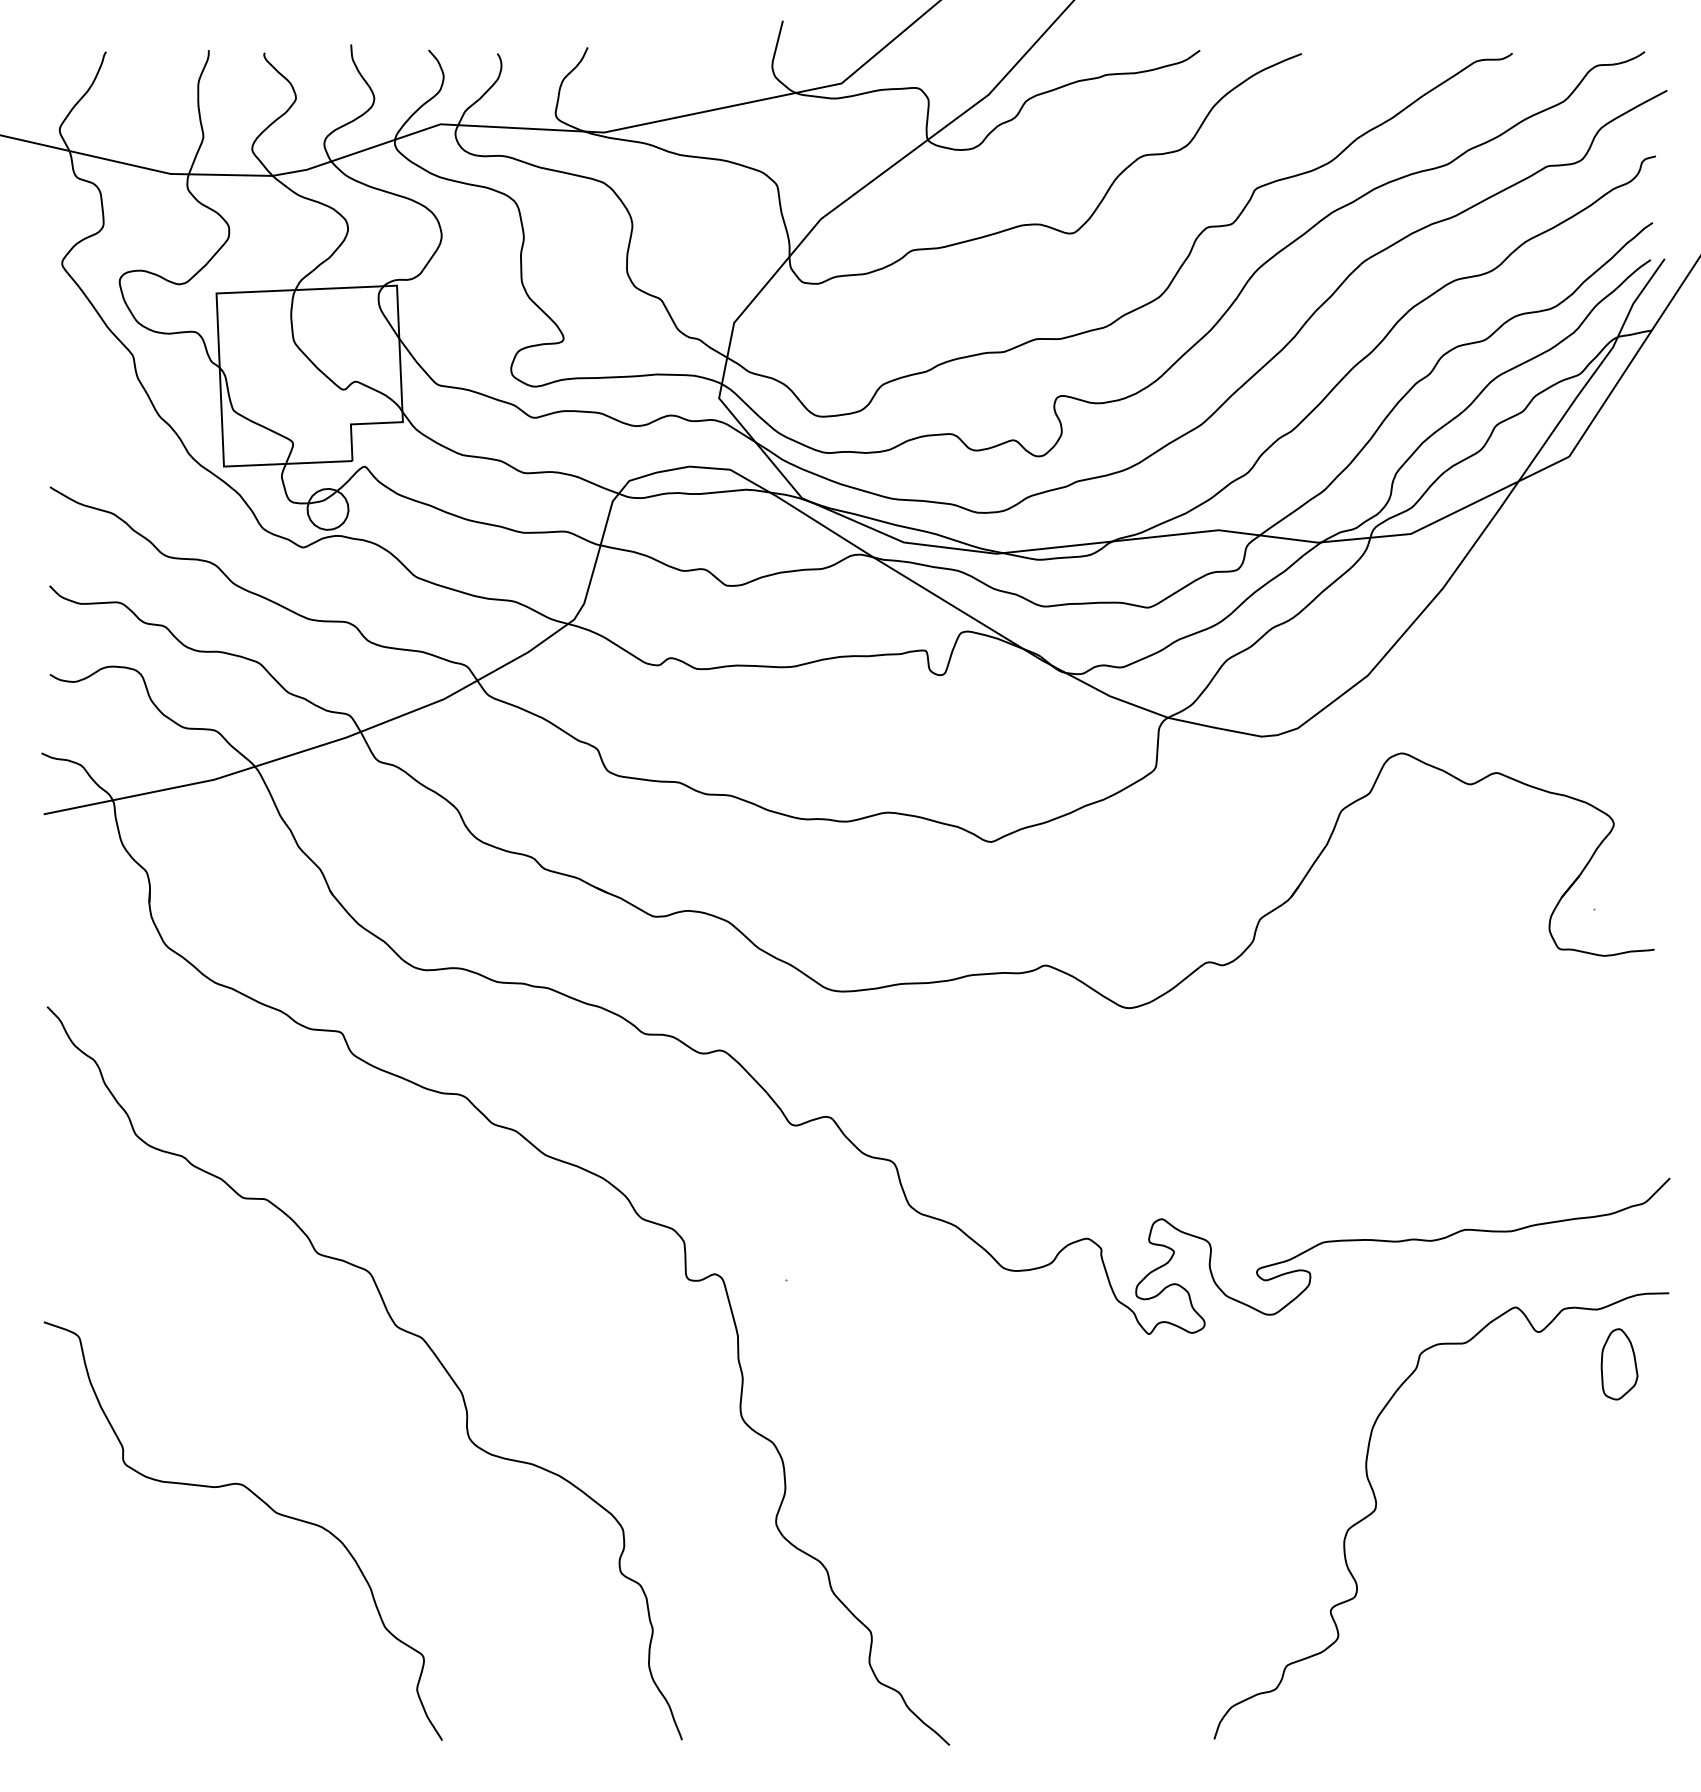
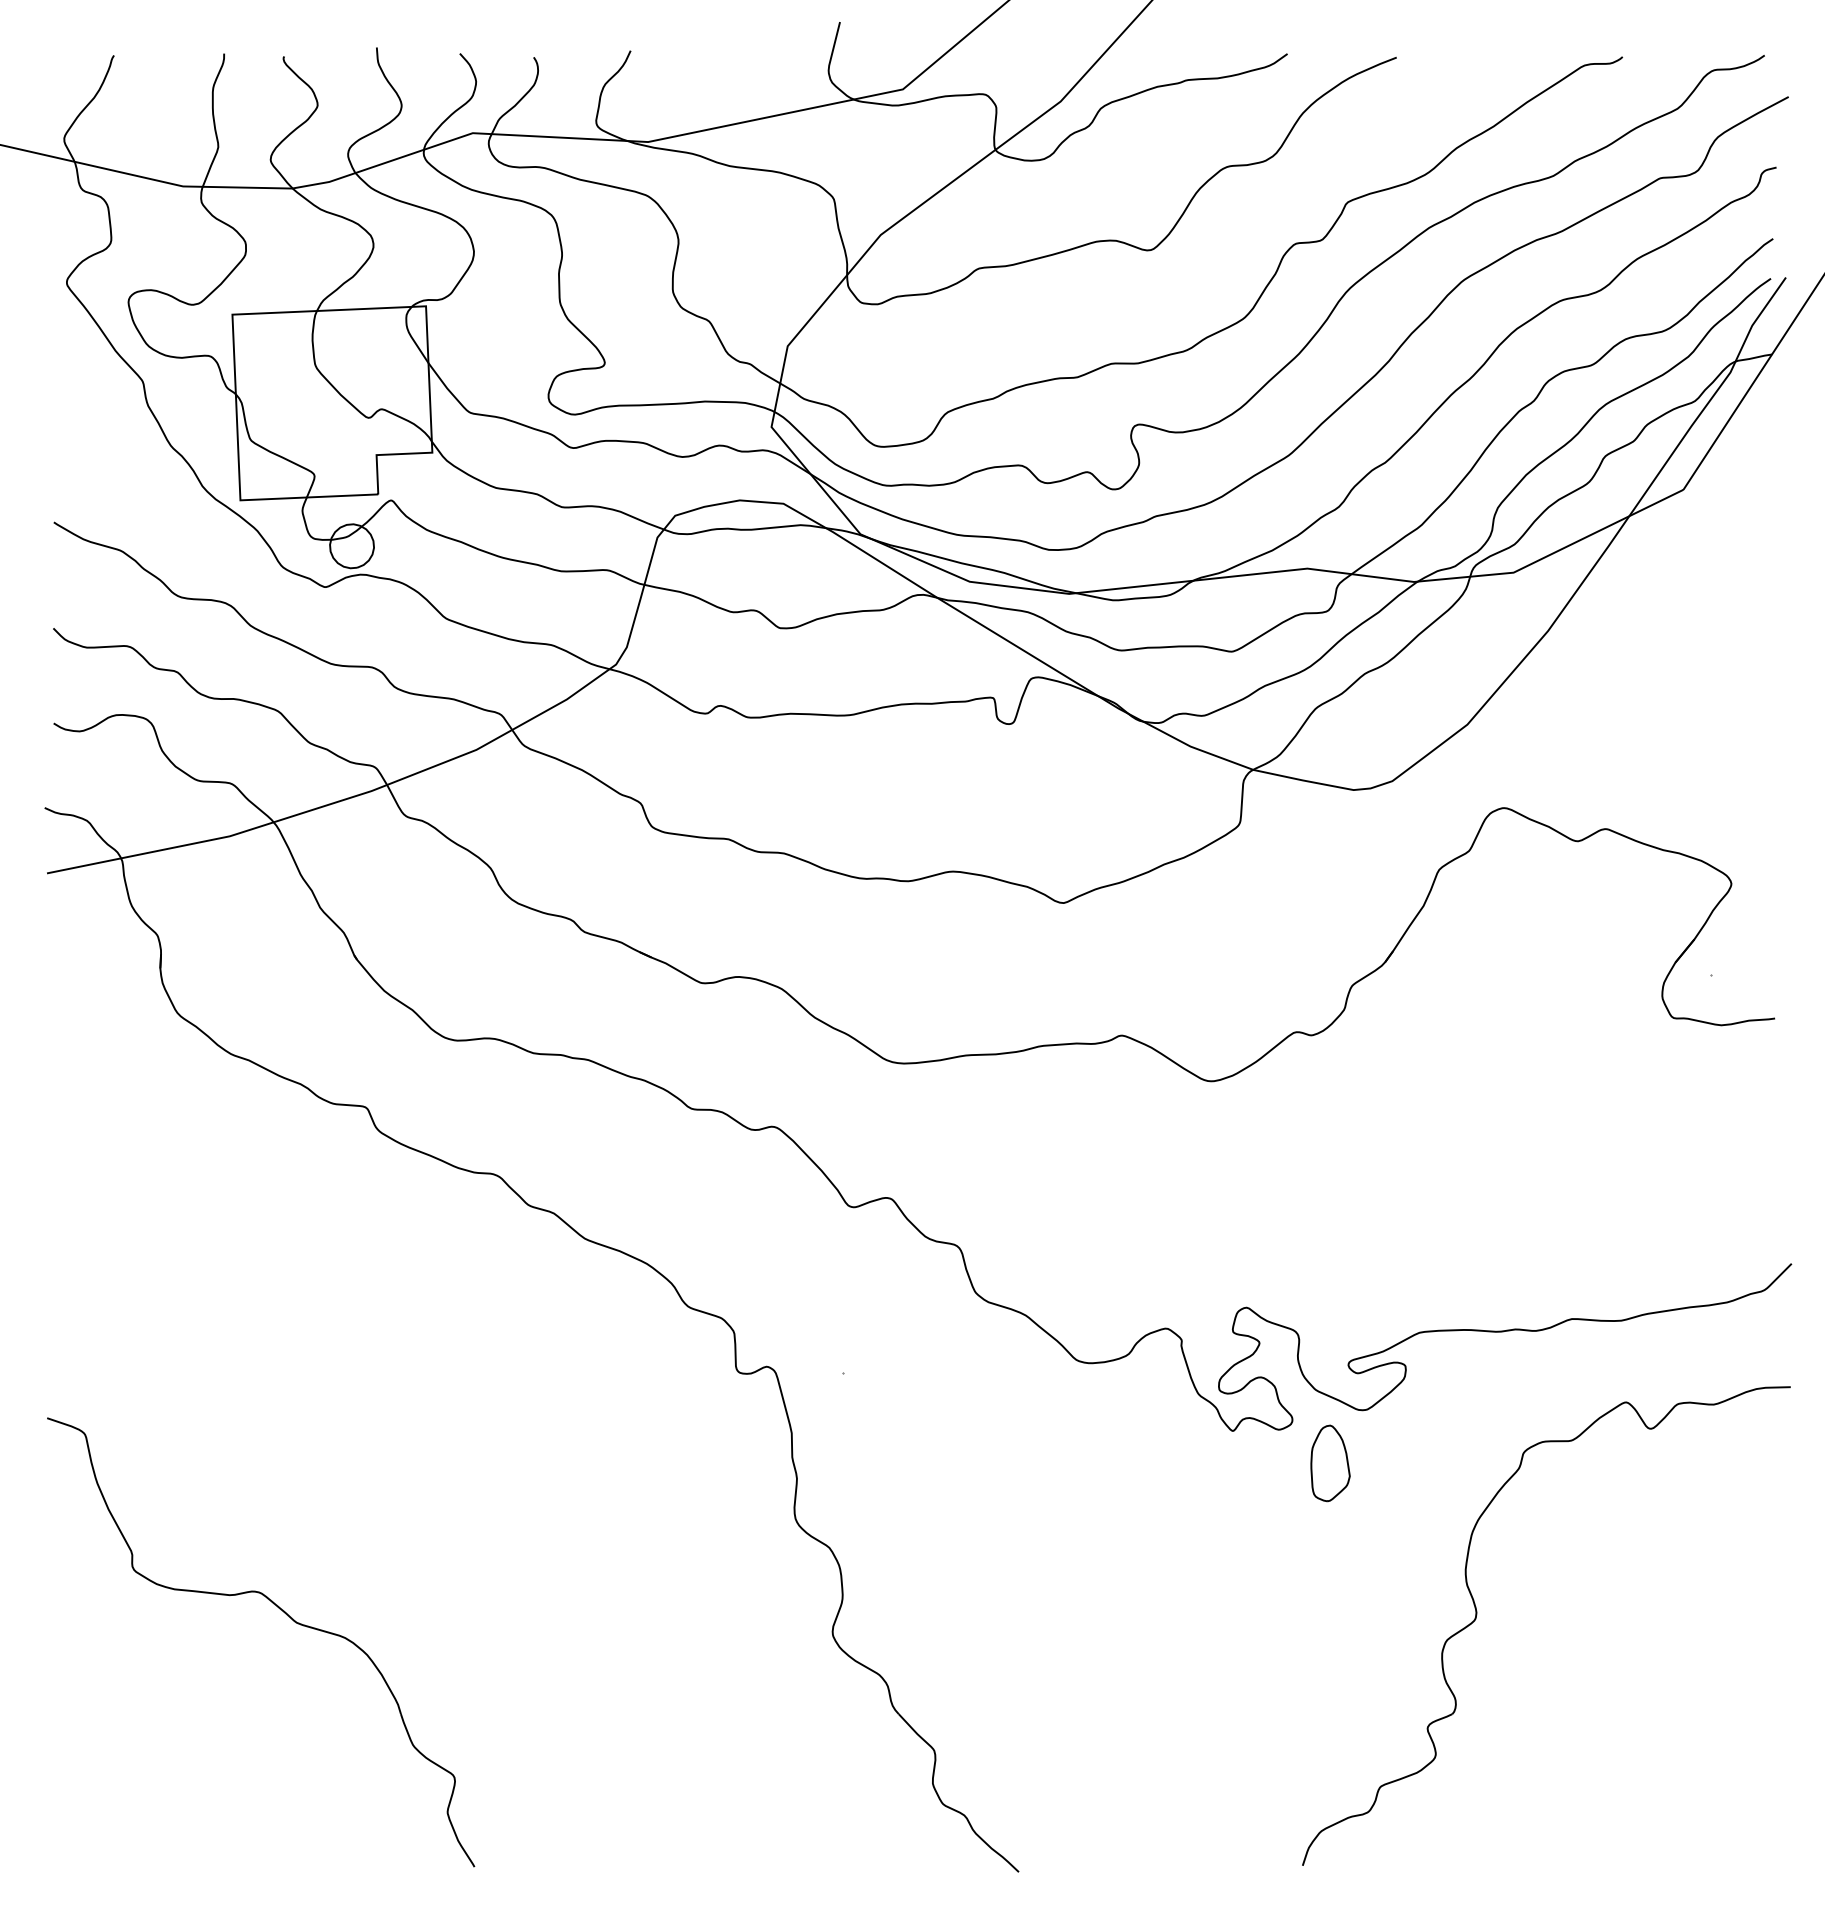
part: (397, 1328) -> (426, 1424), removed
part: (1619, 1364) -> (1330, 1463), moved

